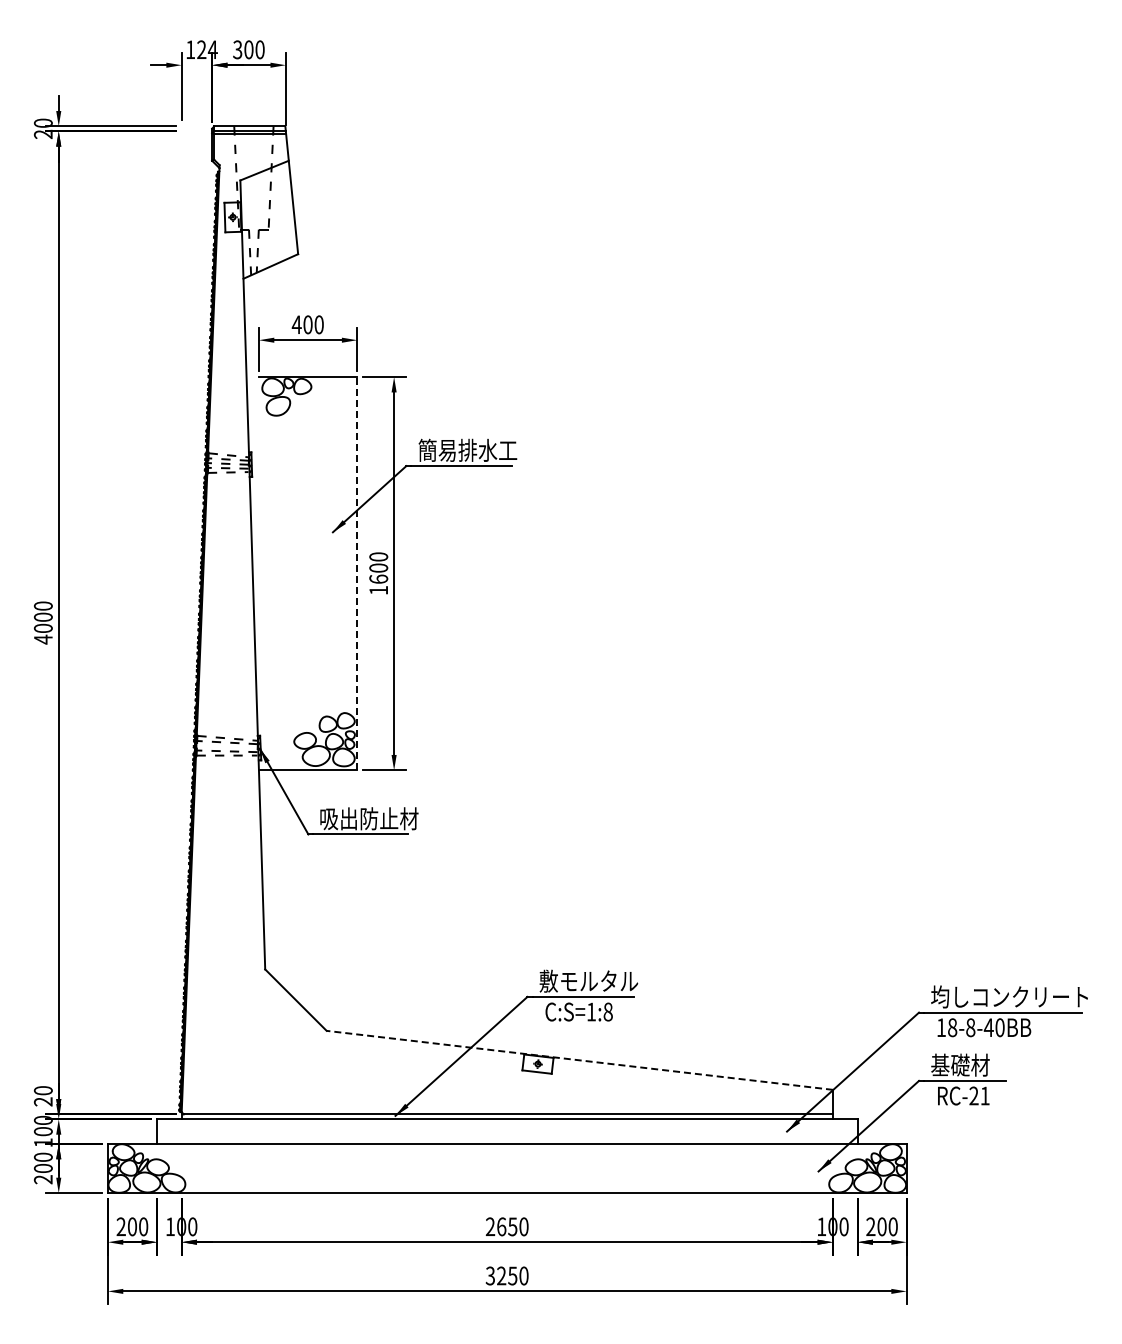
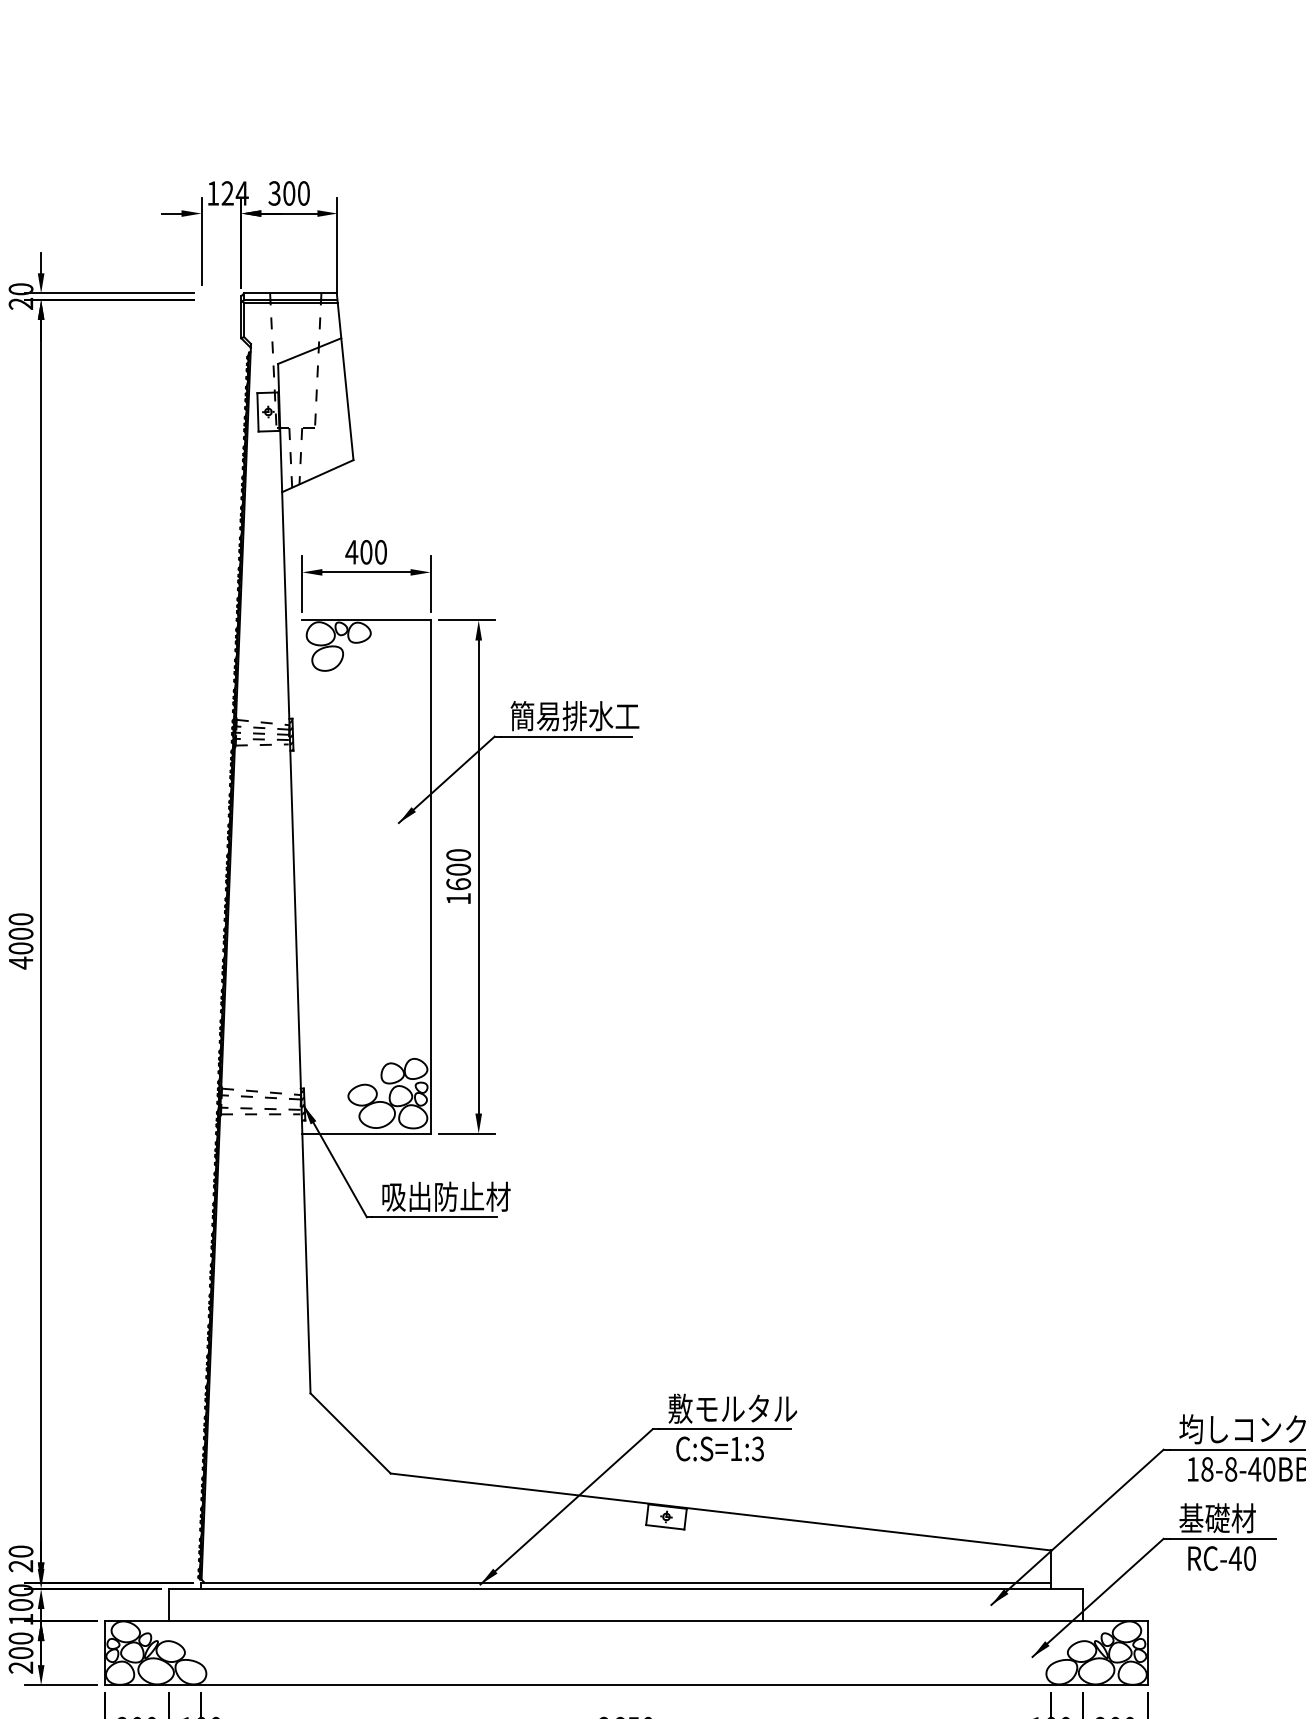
line: (357, 573) -> (430, 876), dashed -> solid
text: (607, 1011) -> (757, 1448), C:S=1:8 -> C:S=1:3
line: (579, 1060) -> (720, 1512), dashed -> solid
text: (979, 1095) -> (1242, 1557), RC-21 -> RC-40

